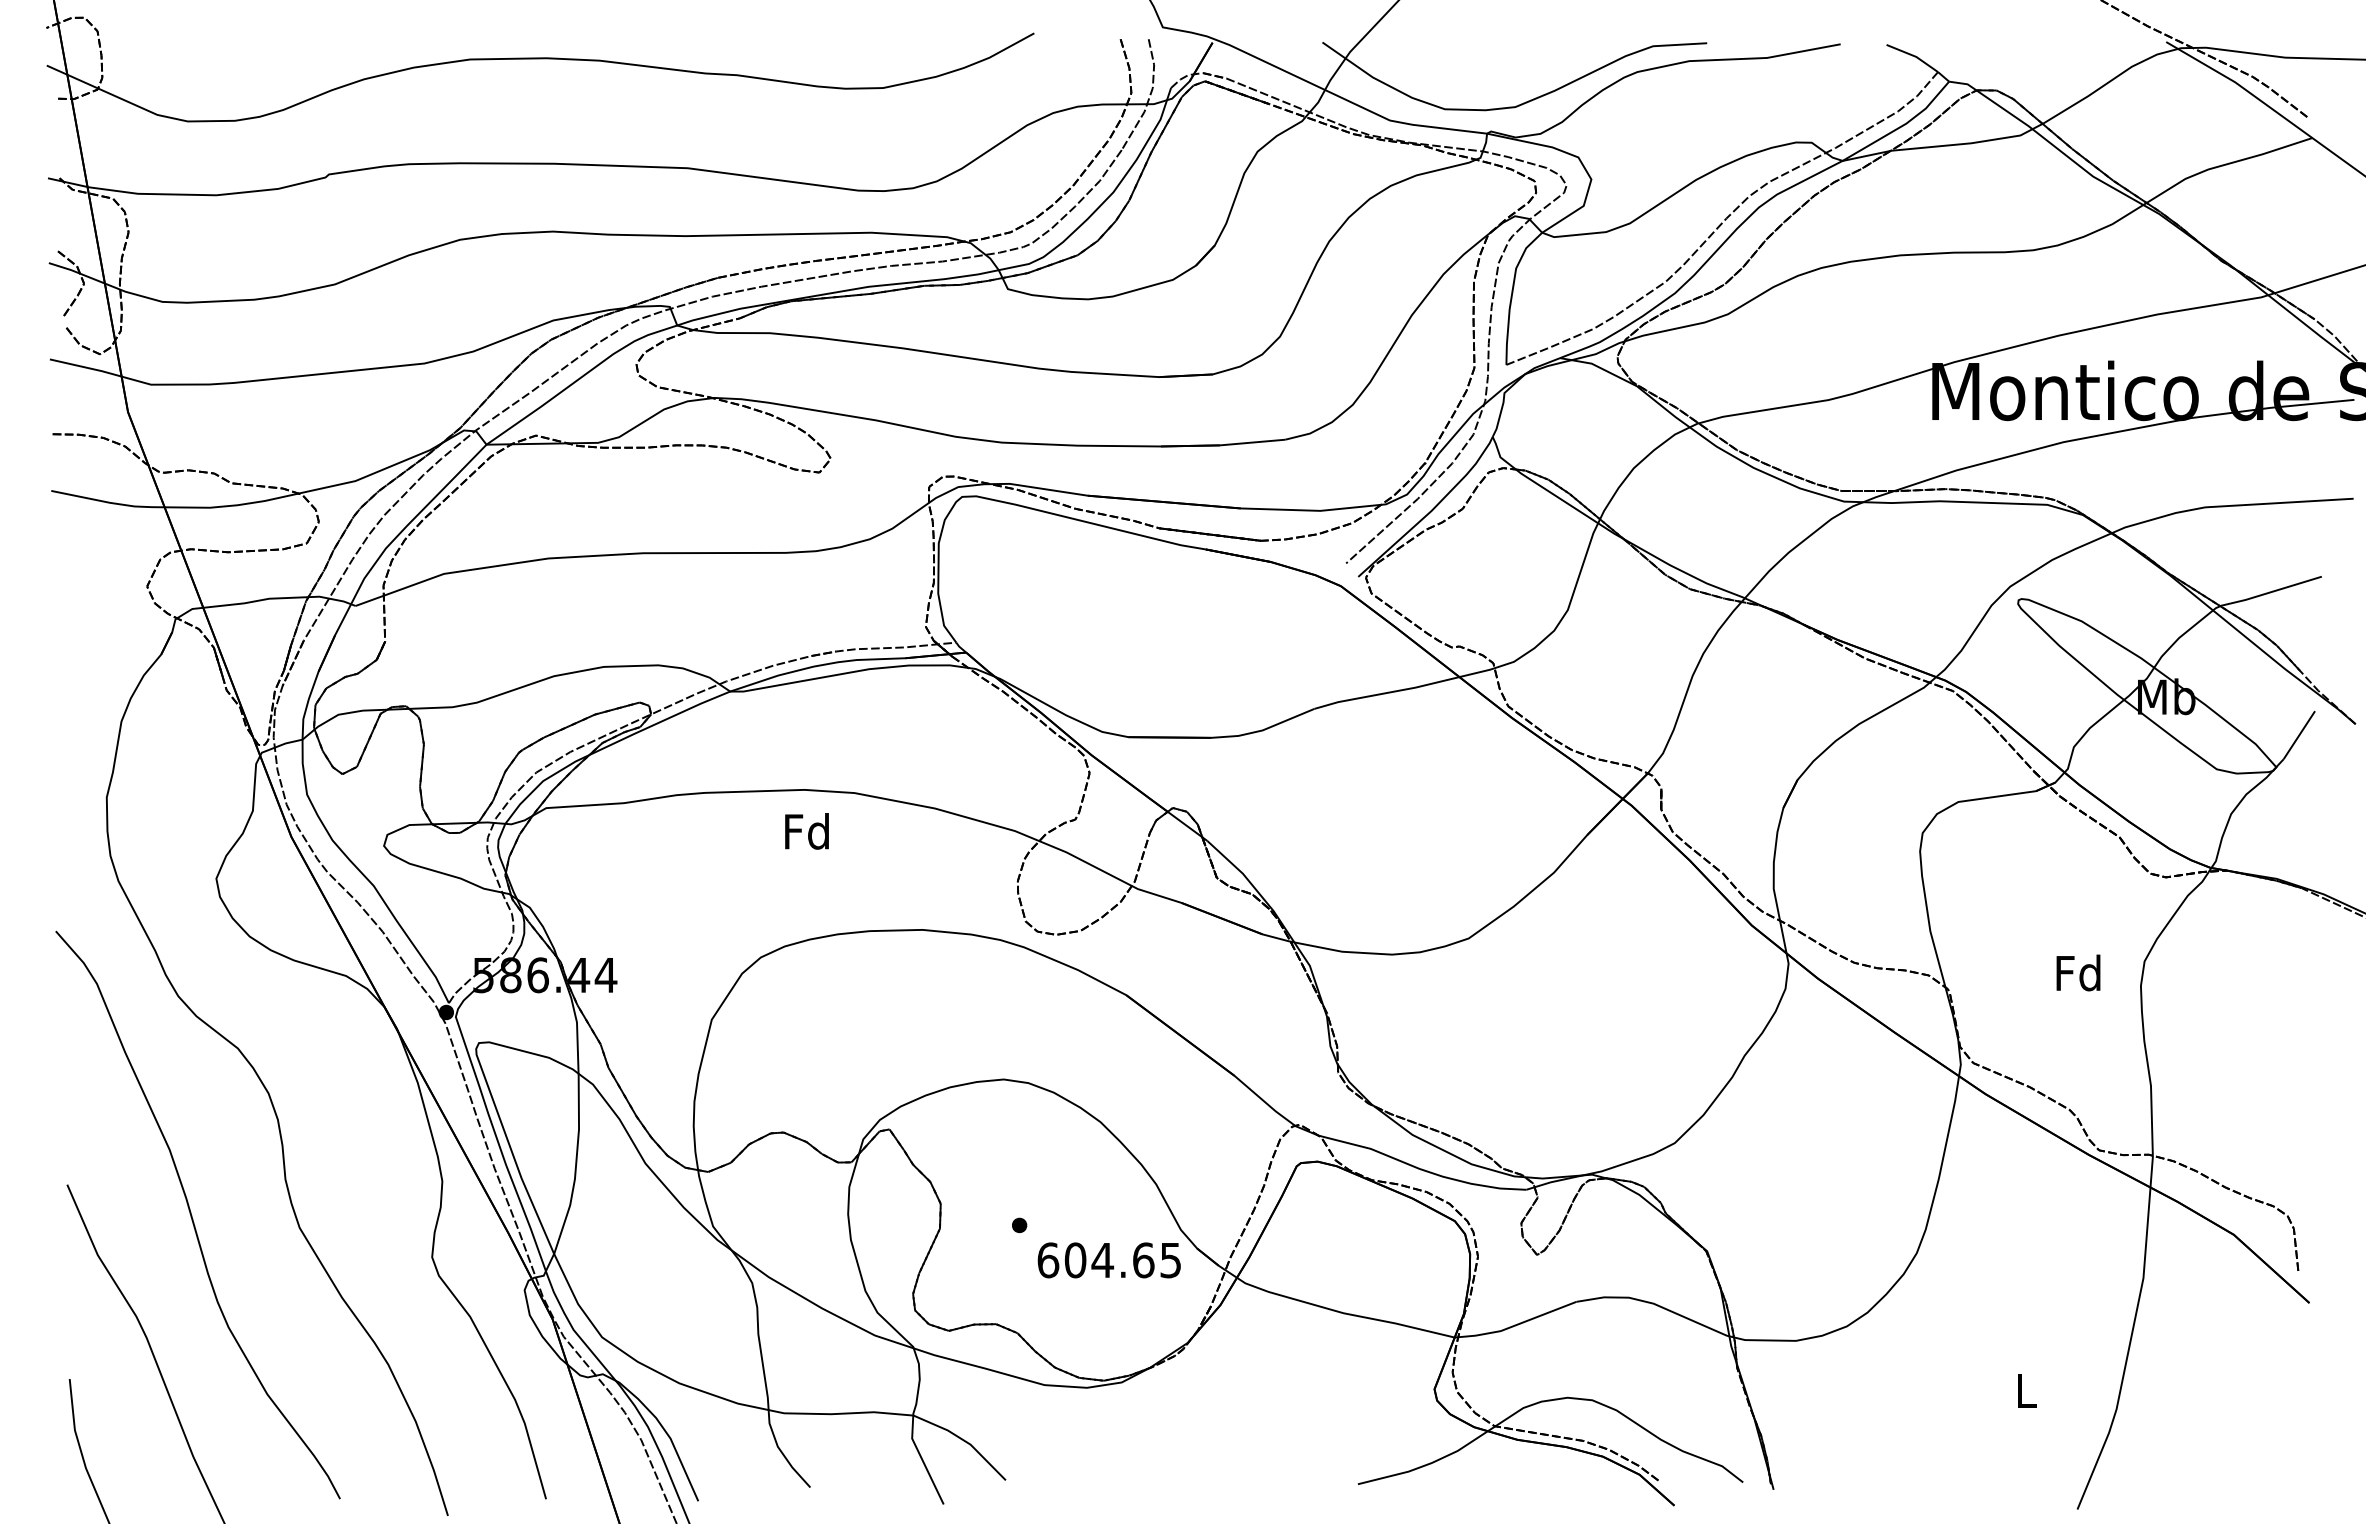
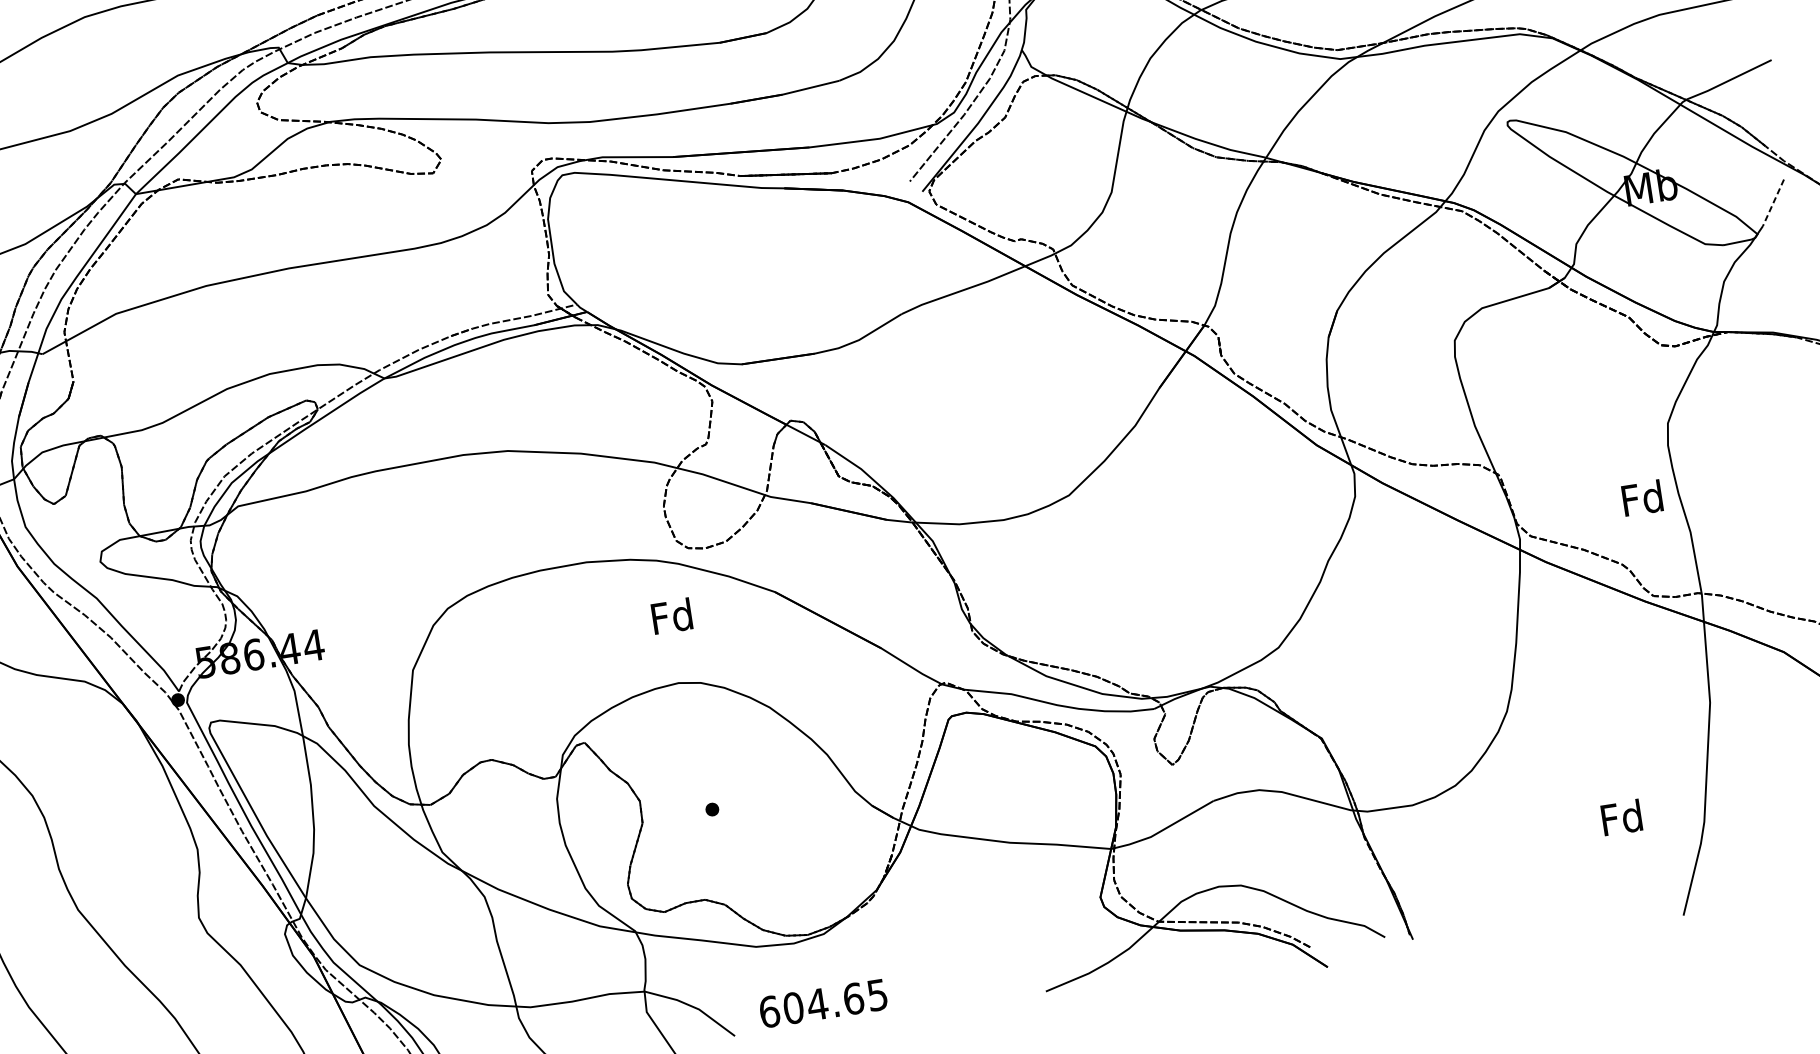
line: (2299, 735) -> (1773, 203), solid -> dashed
text: (806, 831) -> (671, 616), moved
text: (2078, 972) -> (1642, 497), moved
text: (1108, 1260) -> (822, 1003), moved
text: (2025, 1390) -> (1621, 817), L -> Fd

